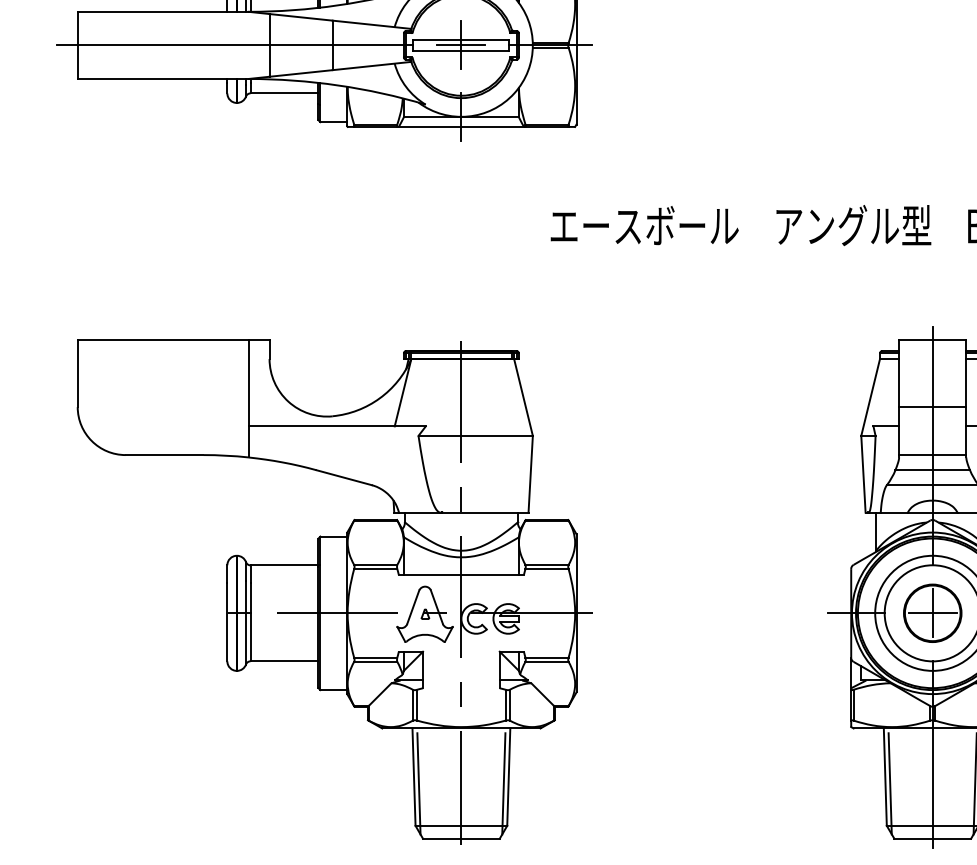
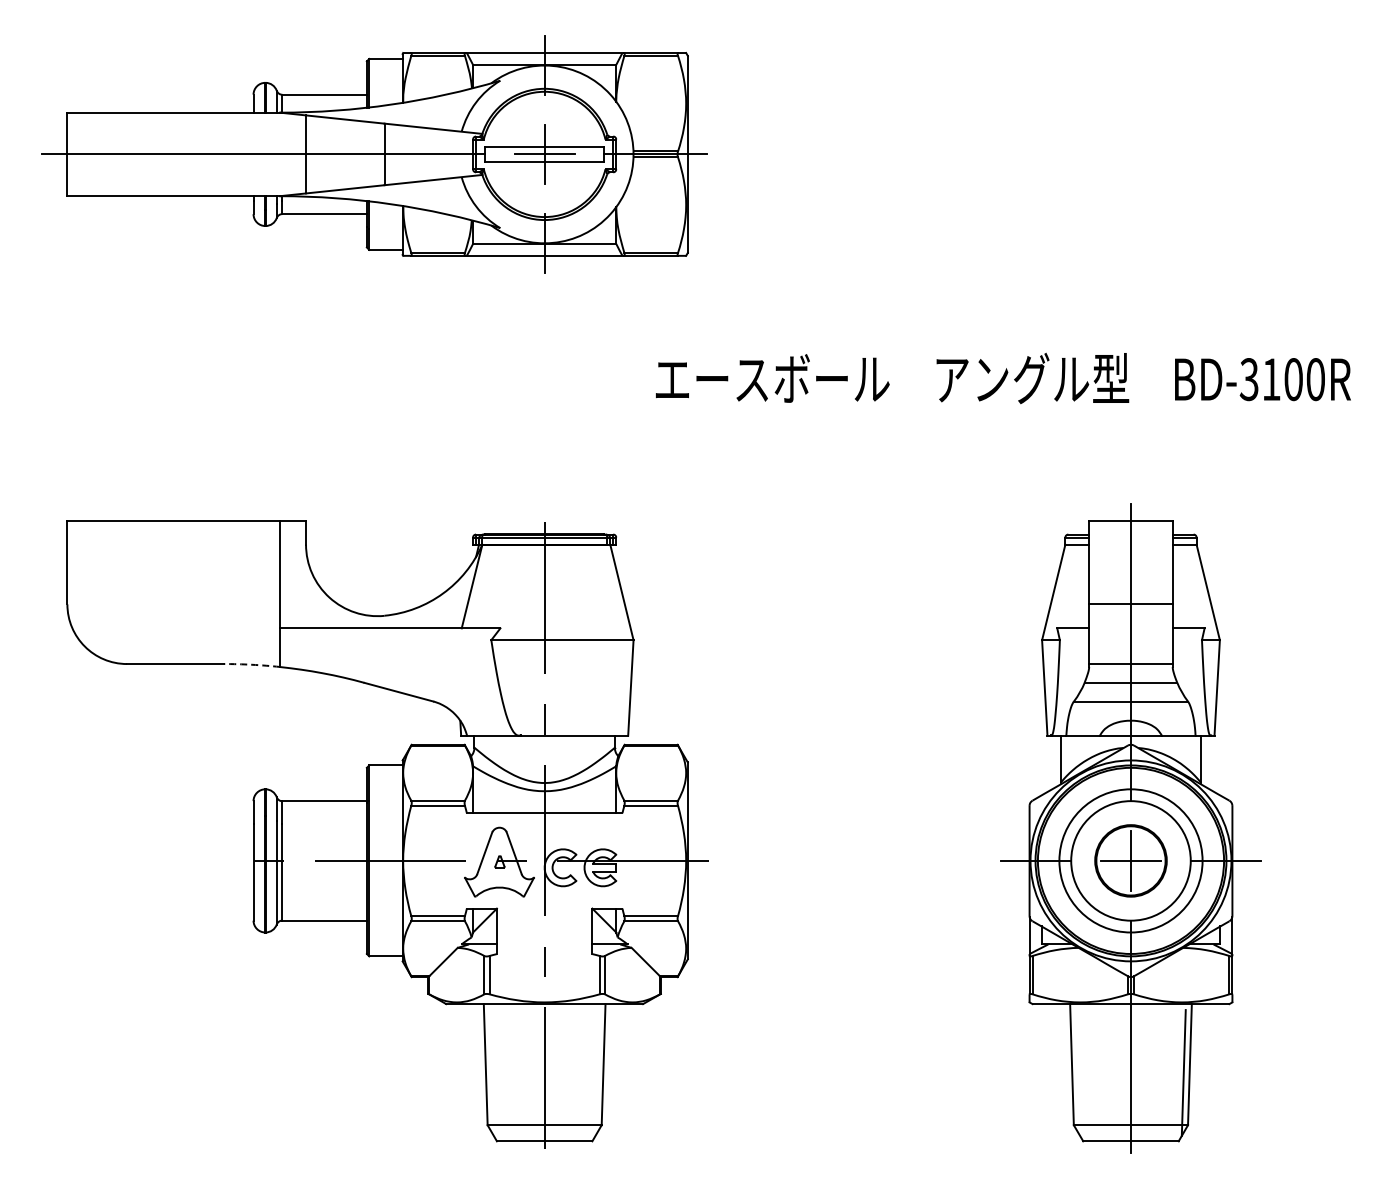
arc: (226, 455) -> (252, 664), solid -> dashed
line: (418, 783) -> (491, 1072), removed
line: (503, 783) -> (597, 1072), removed
line: (890, 783) -> (1078, 1072), removed

